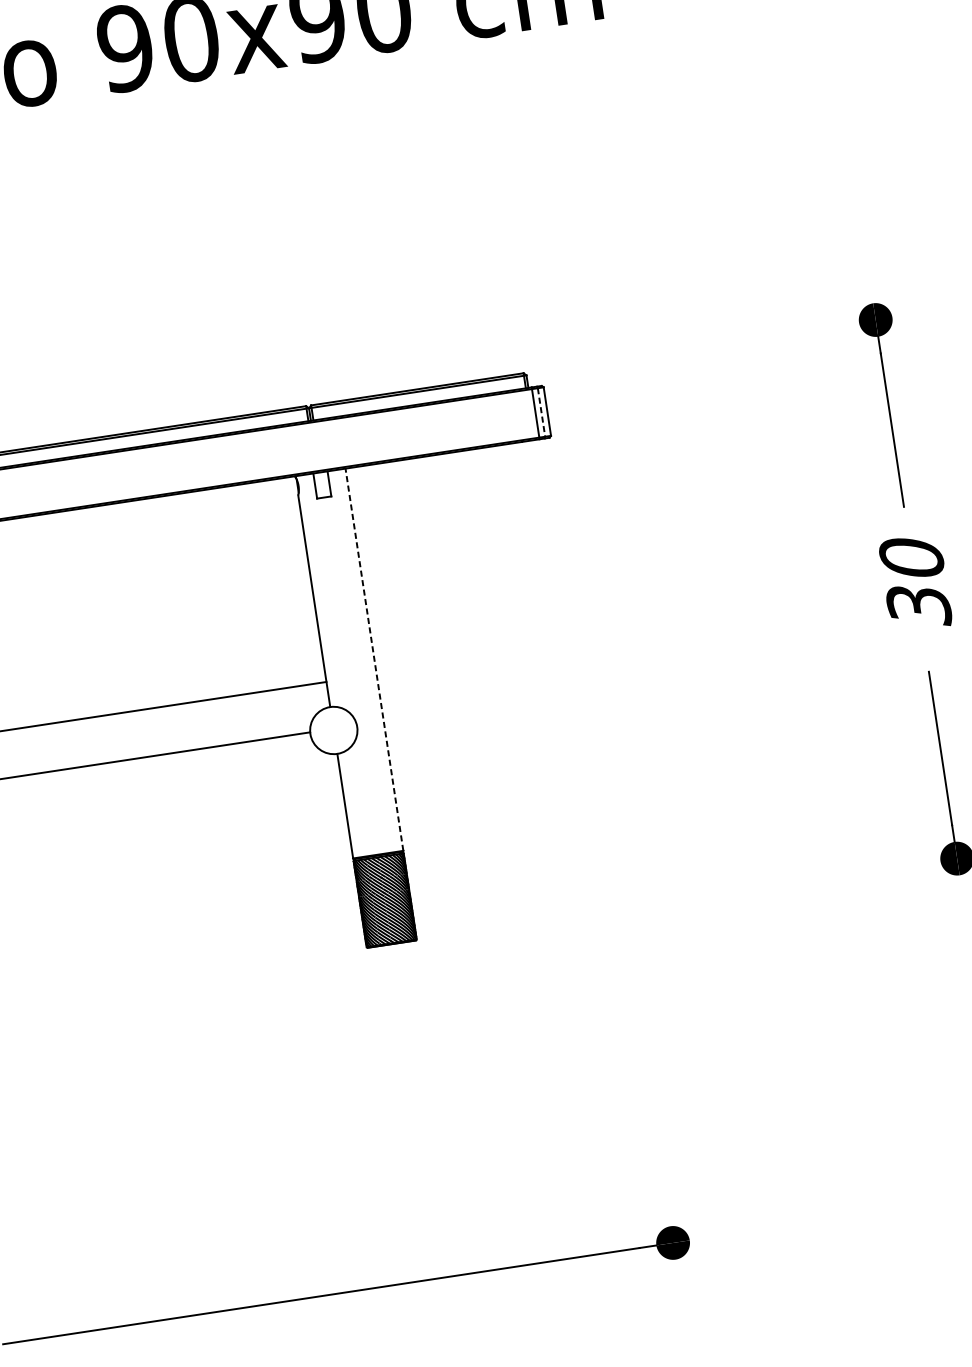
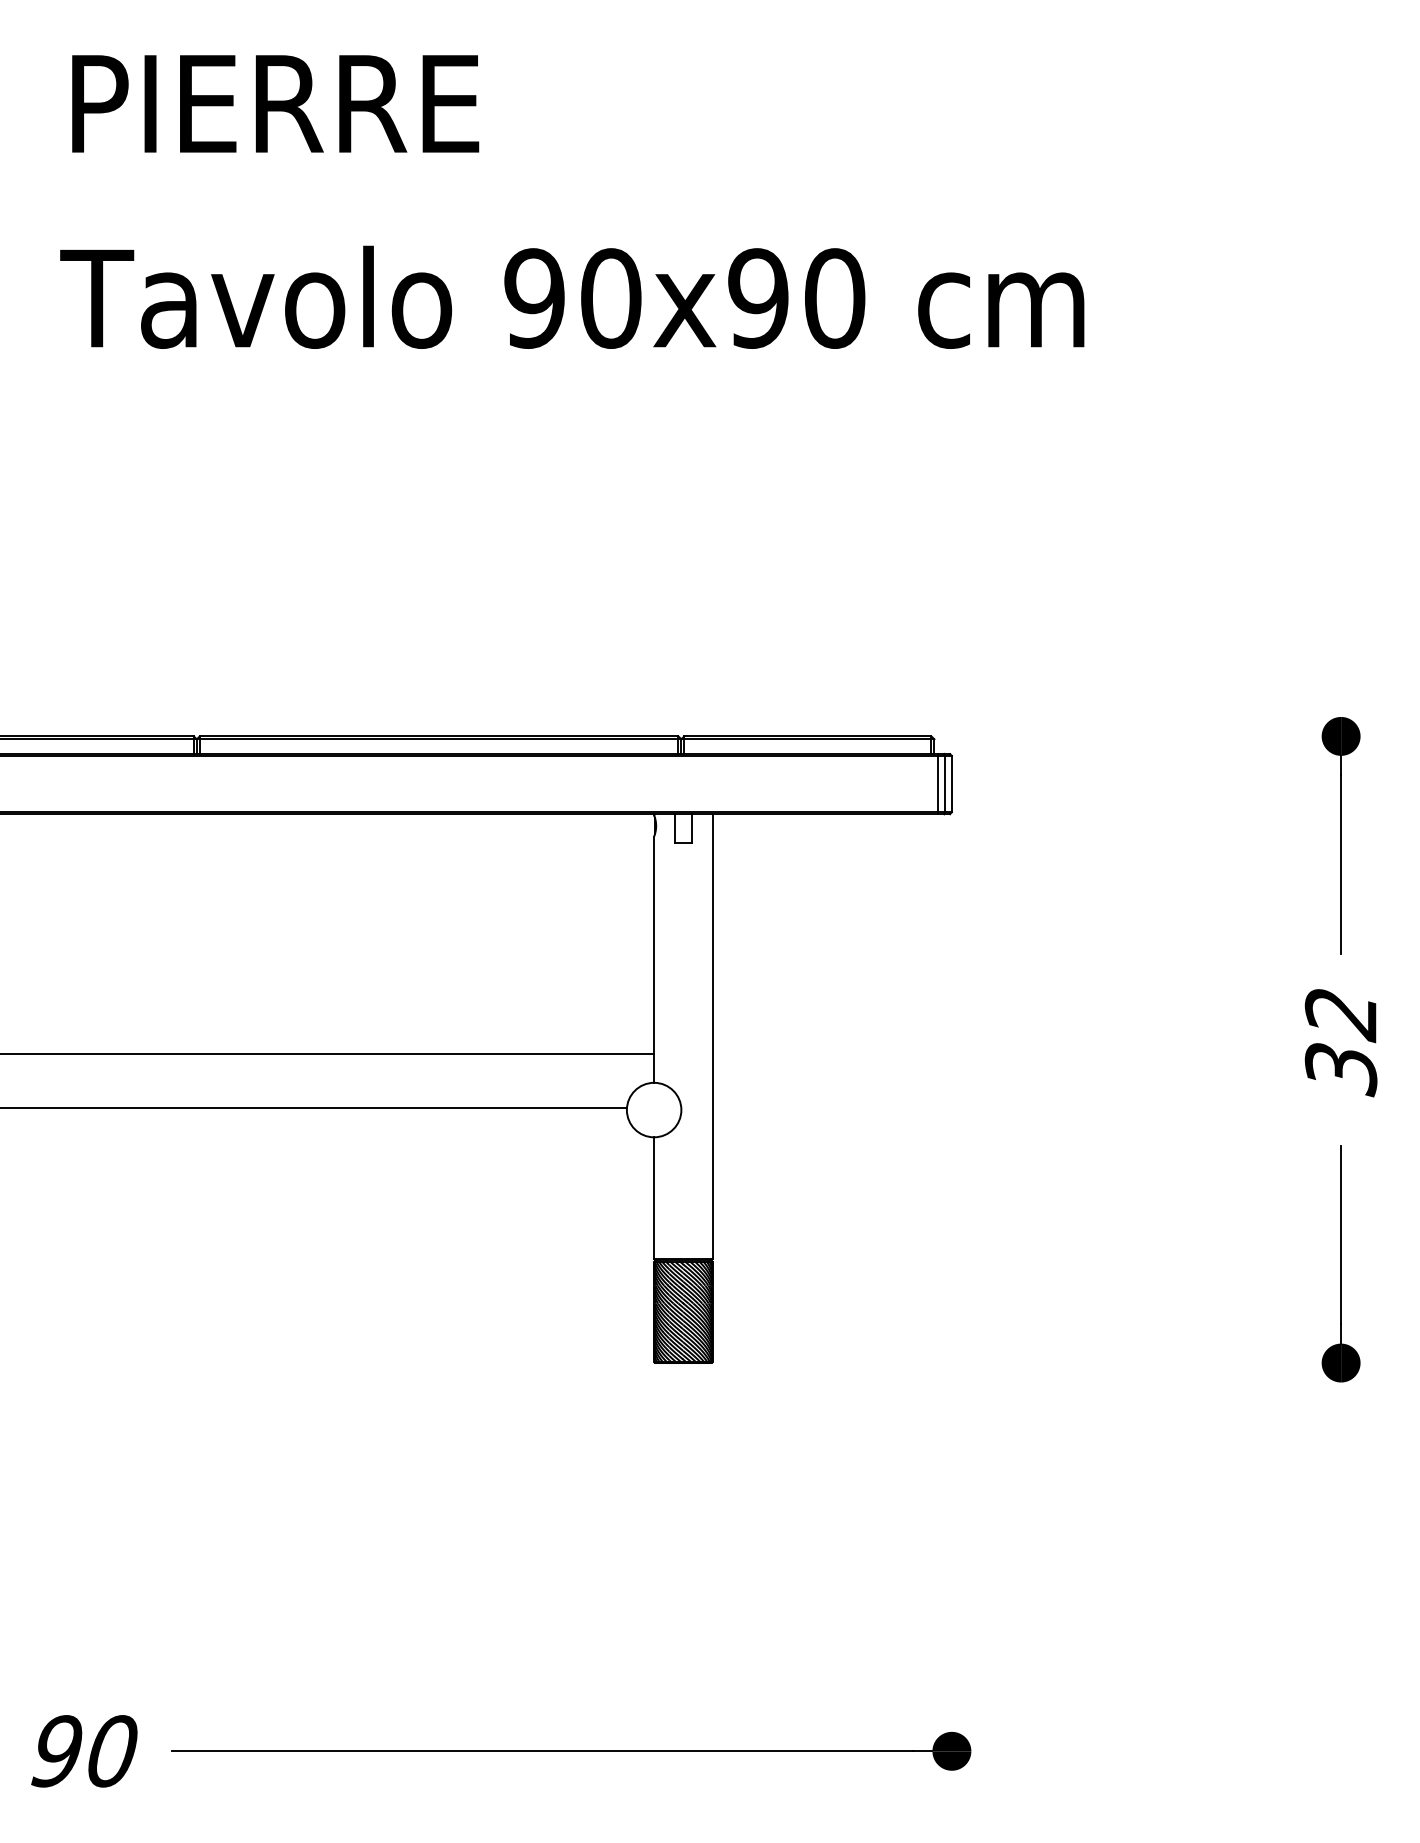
line: (541, 412) -> (945, 784), dashed -> solid
text: (911, 559) -> (1340, 1015), 30 -> 32
line: (374, 659) -> (712, 1036), dashed -> solid

